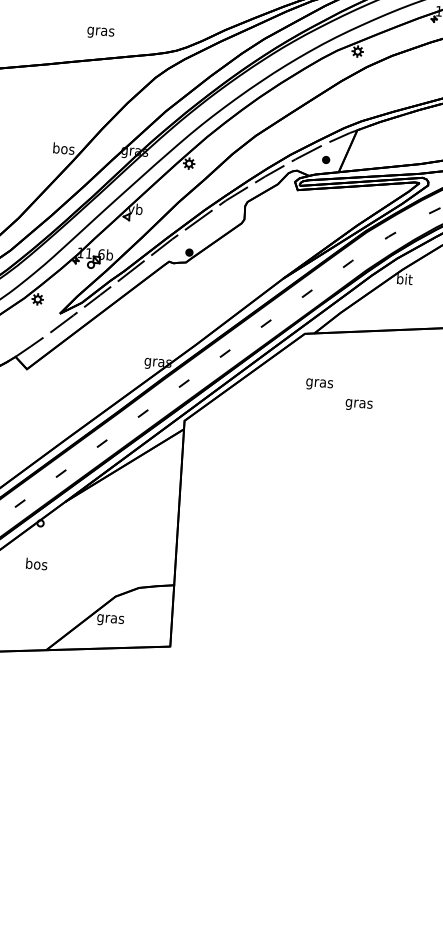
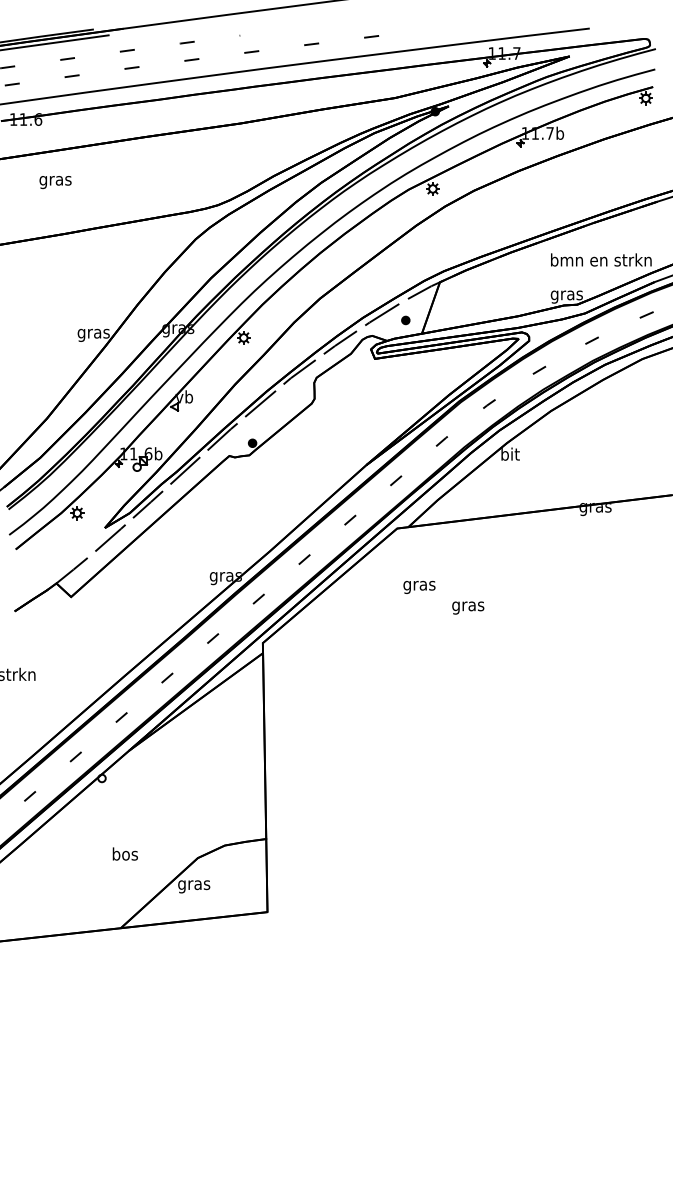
text: (100, 33) -> (55, 182), moved
text: (63, 149) -> (93, 333), bos -> gras
text: (36, 563) -> (124, 853), moved

